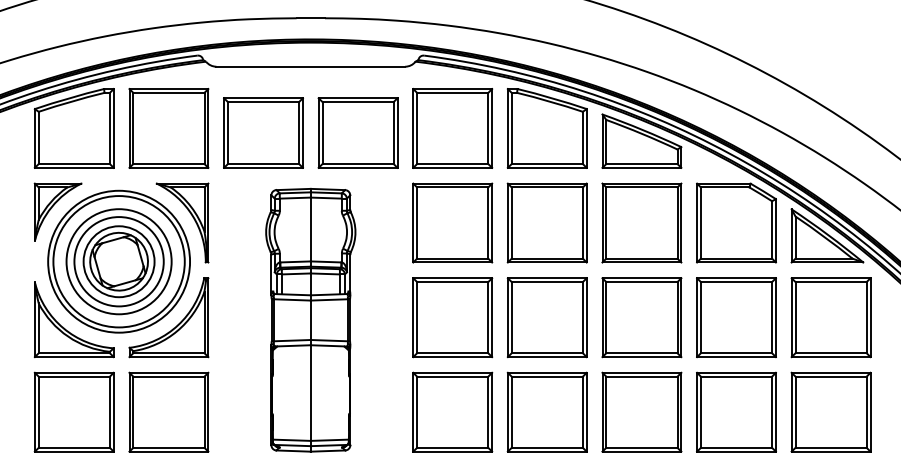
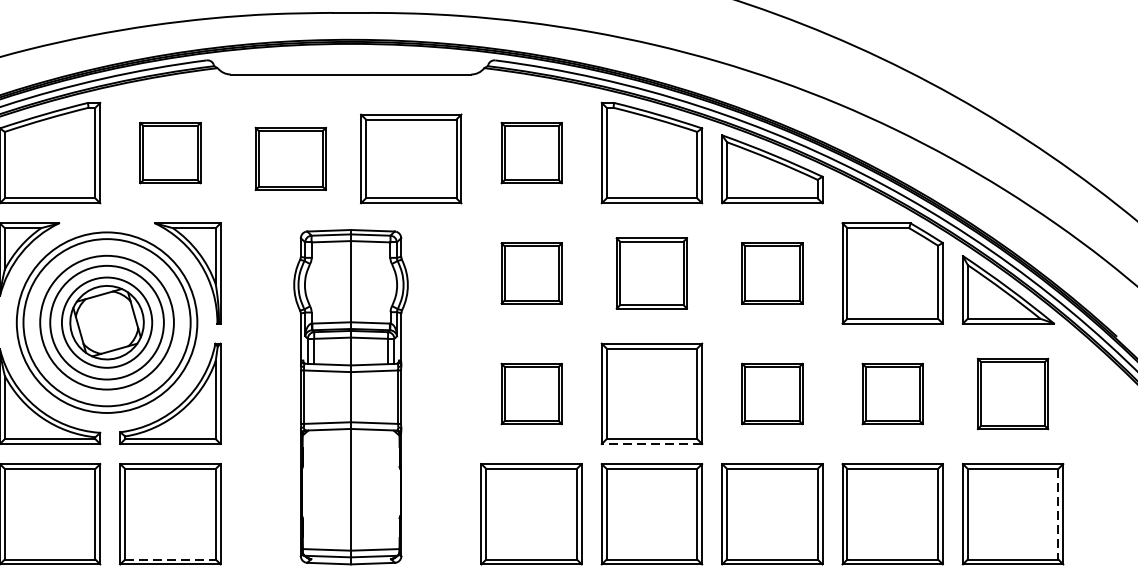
part: (168, 128) -> (169, 153), size x0.6
part: (452, 128) -> (531, 153), size x0.6
part: (263, 132) -> (290, 158), size x0.7
part: (452, 222) -> (531, 272), size x0.6
part: (546, 222) -> (650, 272), size x0.7
part: (641, 222) -> (771, 272), size x0.6
part: (452, 317) -> (531, 393), size x0.6
part: (641, 317) -> (771, 393), size x0.6
part: (736, 317) -> (892, 393), size x0.6
part: (830, 317) -> (1012, 393), size x0.7
line: (546, 357) -> (650, 444), solid -> dashed
line: (866, 412) -> (1058, 514), solid -> dashed
line: (168, 447) -> (169, 559), solid -> dashed

